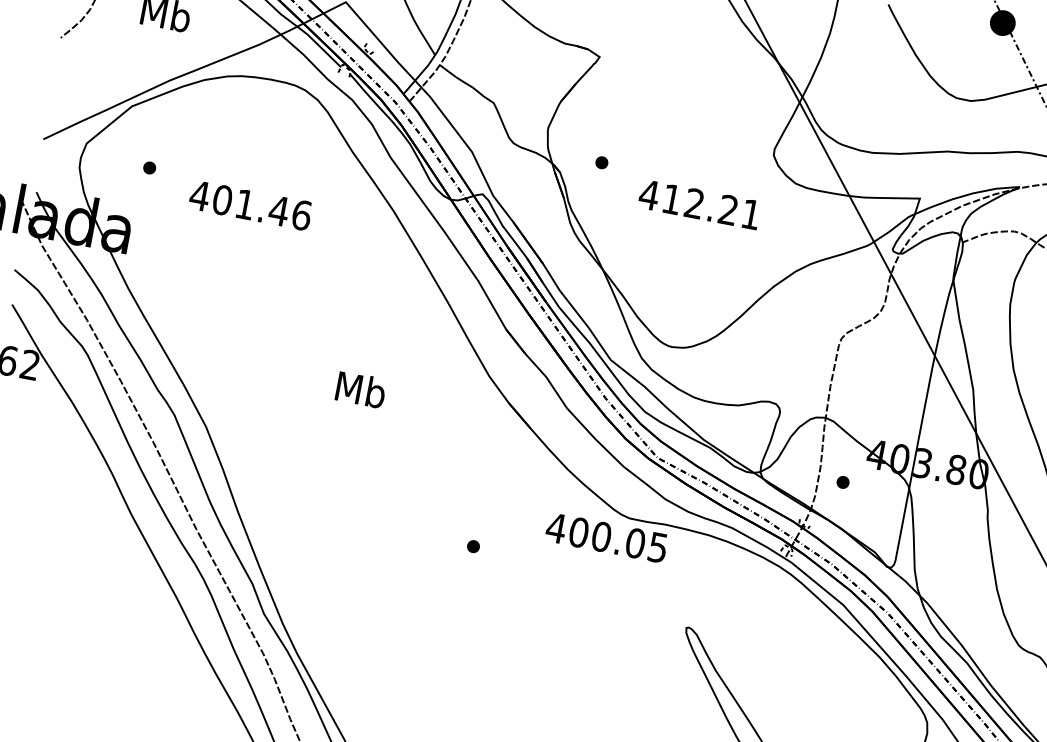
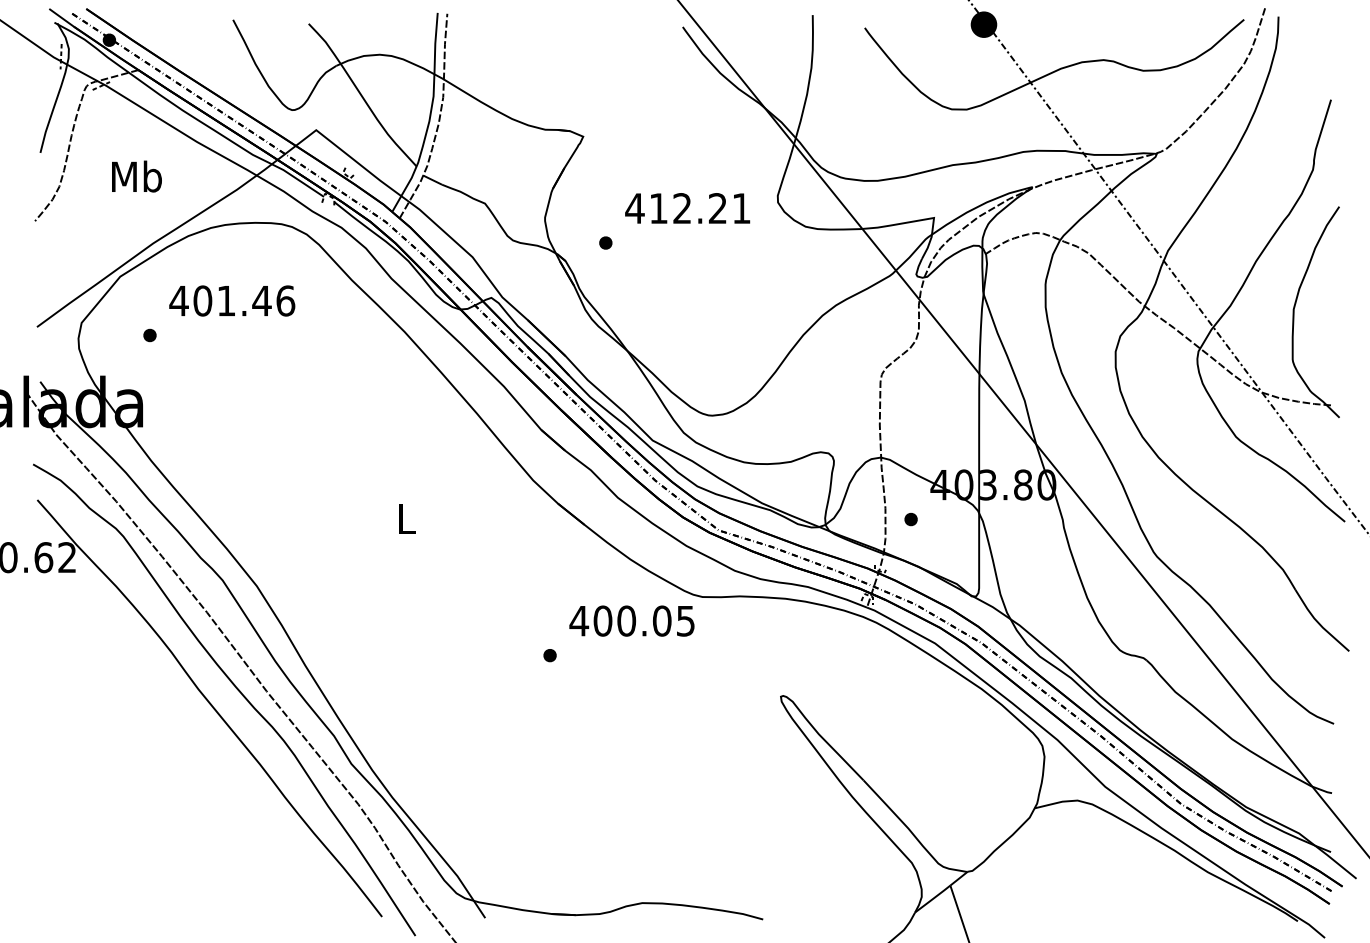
text: (699, 204) -> (687, 208), moved
text: (250, 205) -> (232, 300), moved
text: (361, 389) -> (406, 518), Mb -> L
text: (606, 537) -> (631, 620), moved

